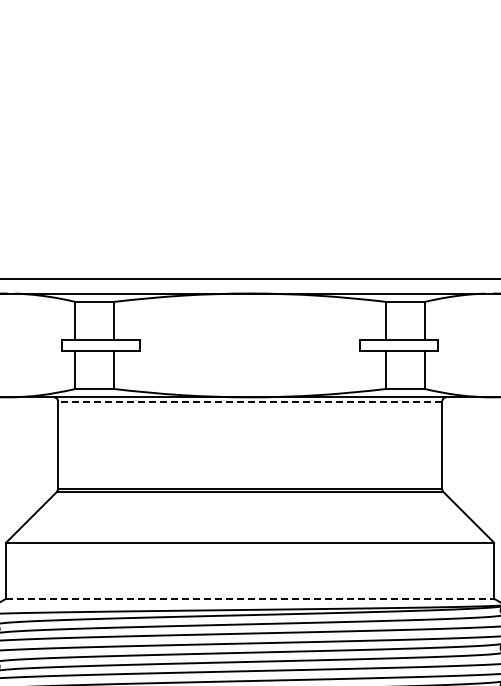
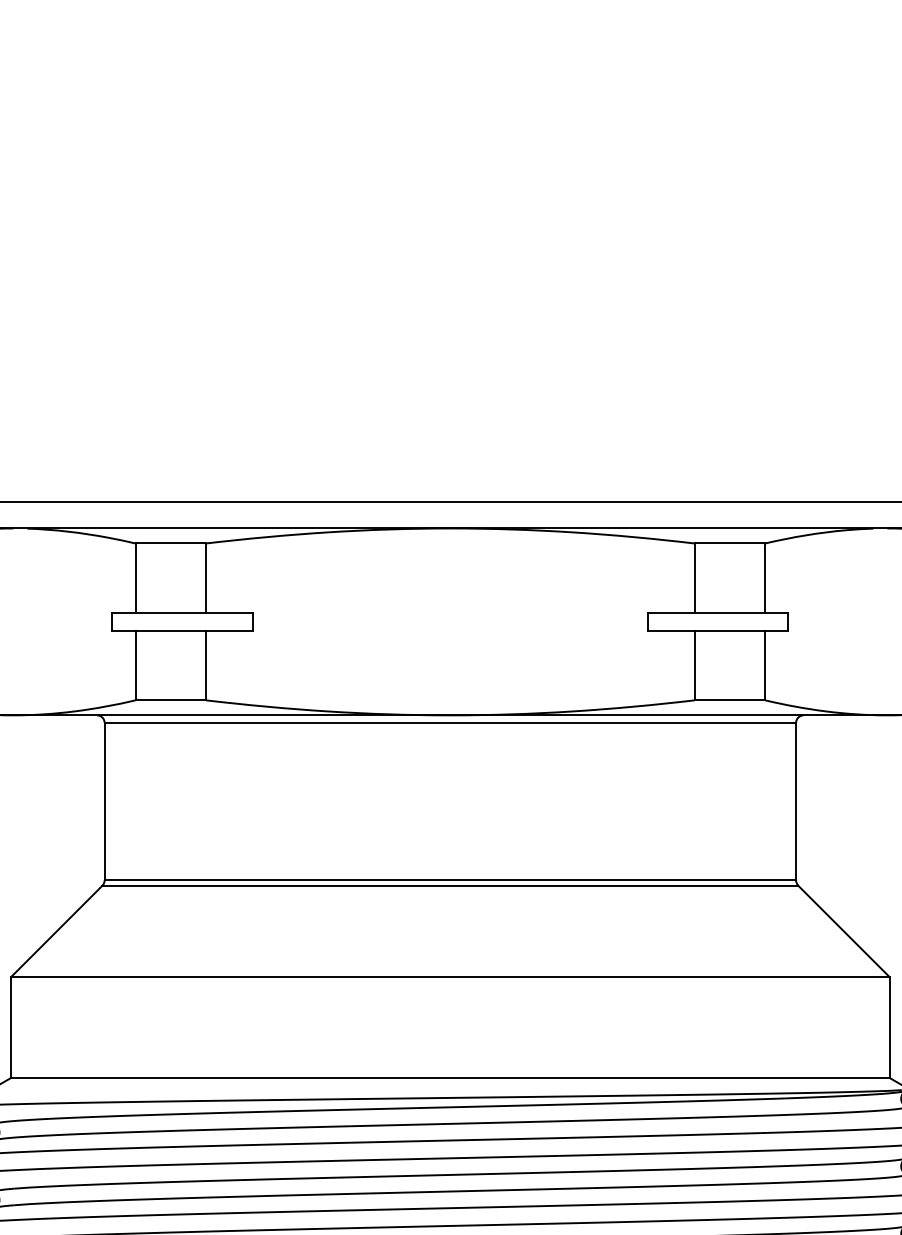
line: (249, 401) -> (449, 722), dashed -> solid
line: (250, 598) -> (451, 1077), dashed -> solid

